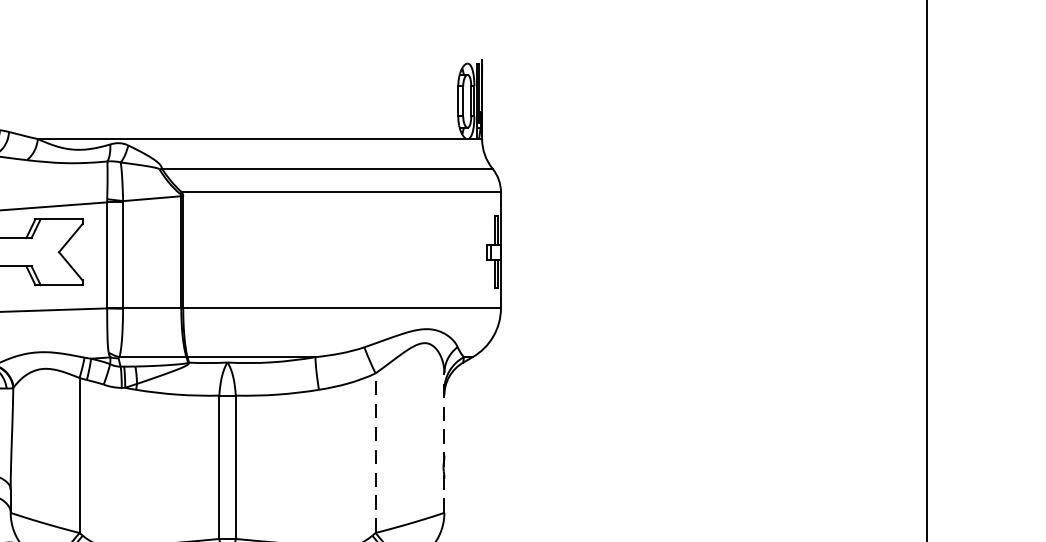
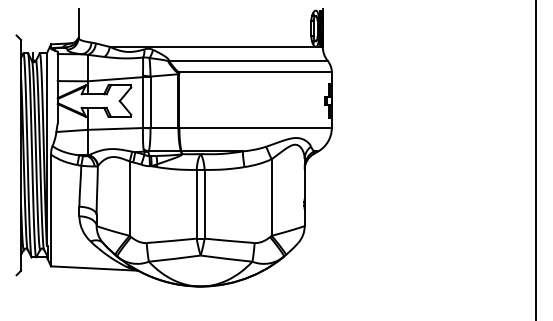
line: (443, 442) -> (304, 192), dashed -> solid
line: (375, 453) -> (271, 197), dashed -> solid

